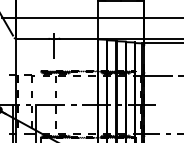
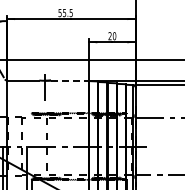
line: (78, 38) -> (69, 80), solid -> dashed

